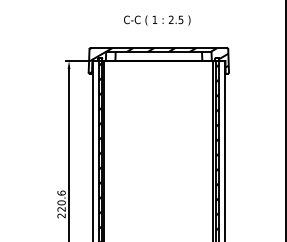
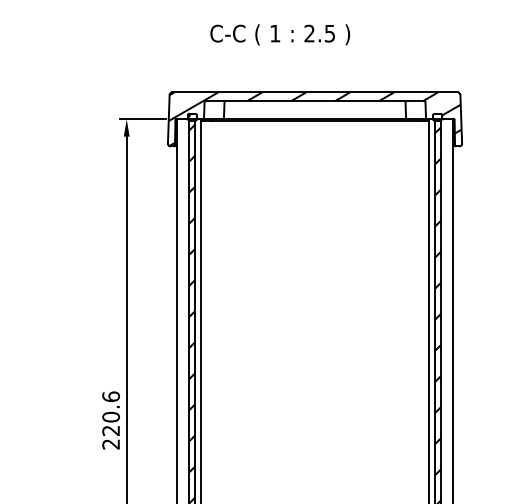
text: (157, 20) -> (280, 34), moved

